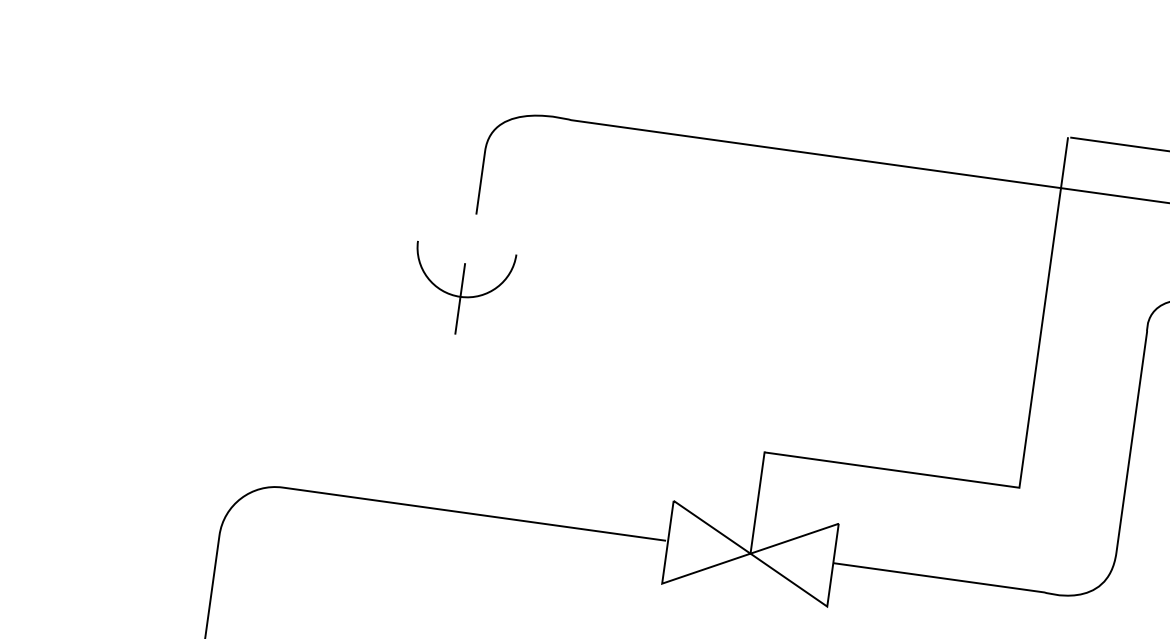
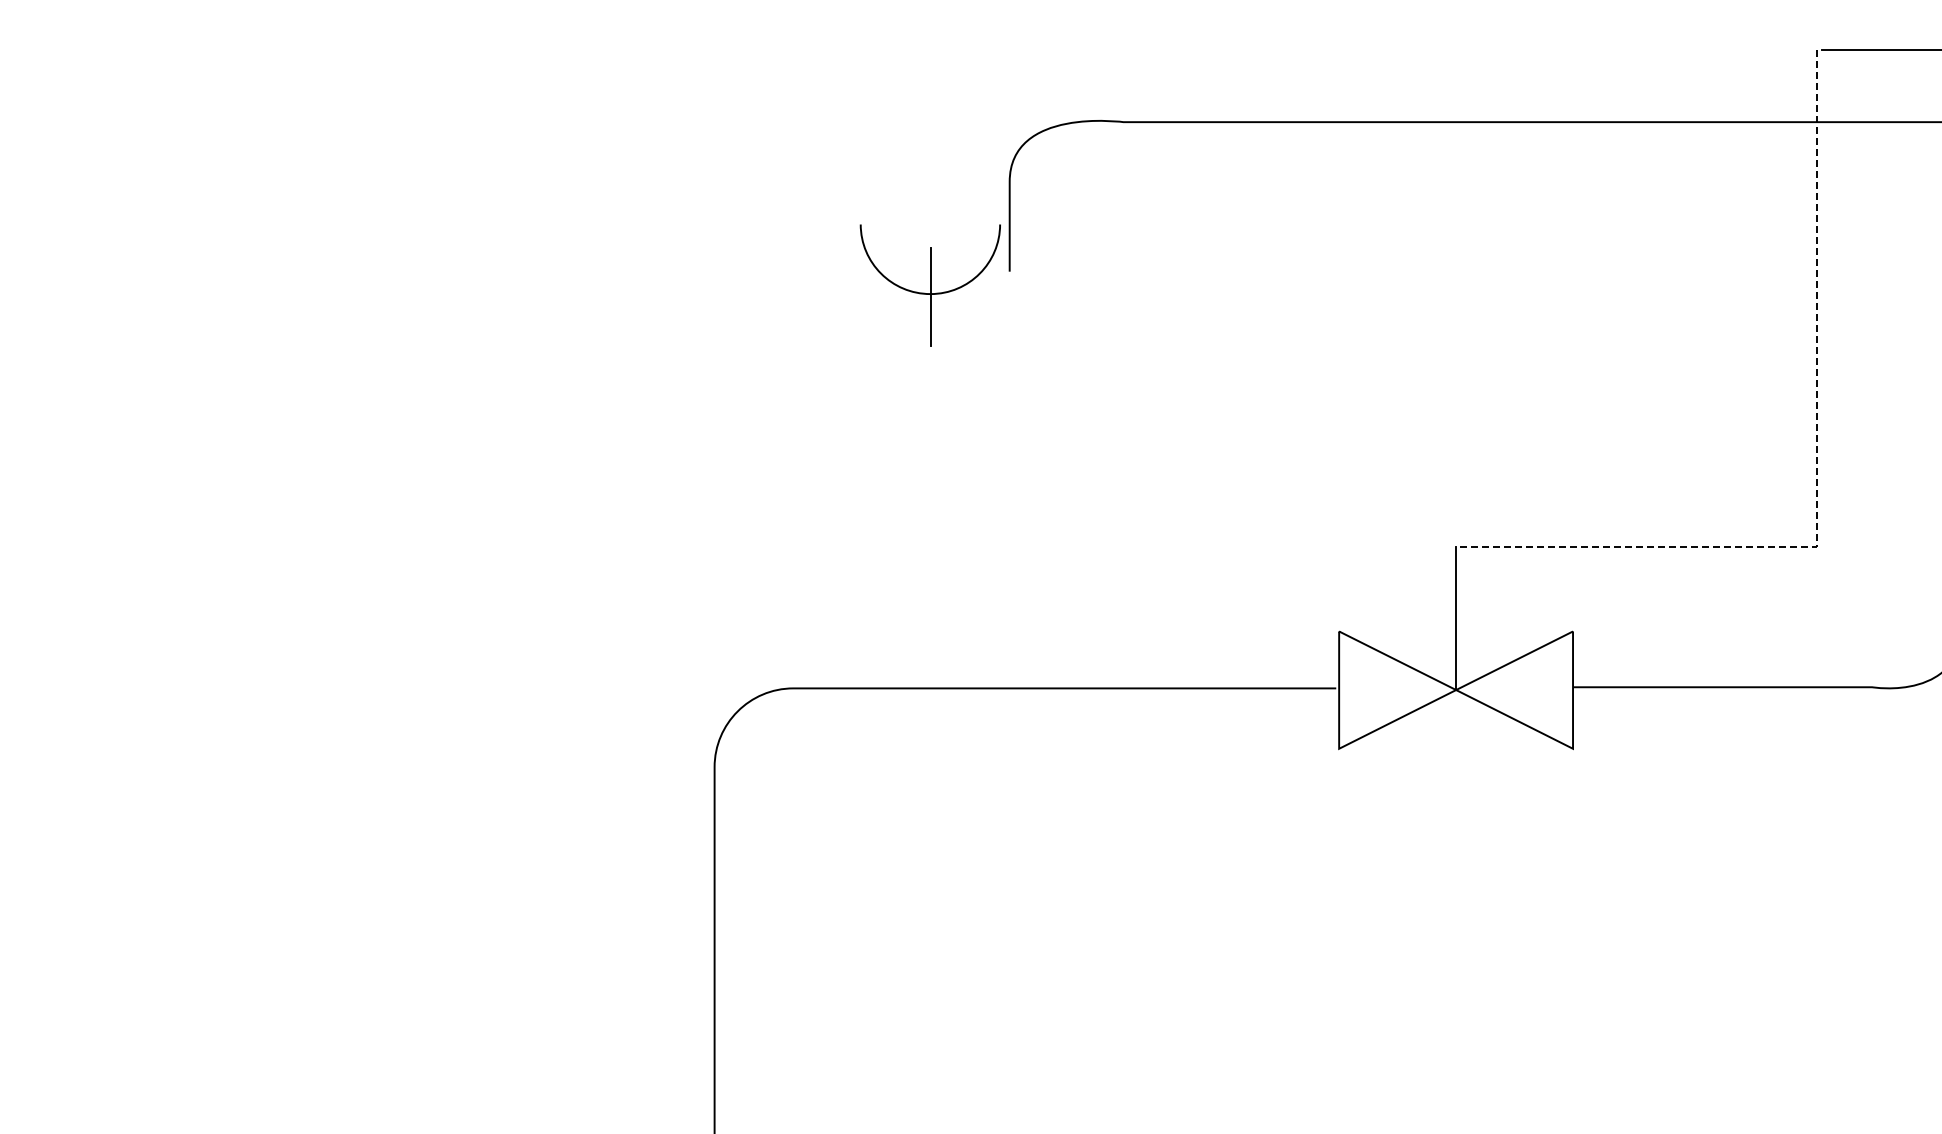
part: (460, 290) -> (929, 285), moved
line: (1026, 440) -> (1817, 479), solid -> dashed

